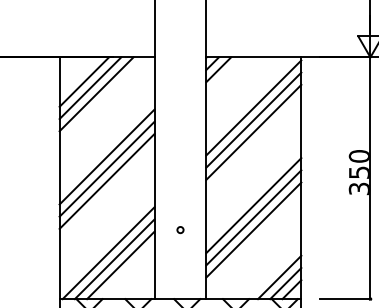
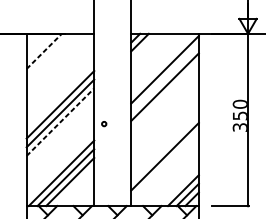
line: (84, 82) -> (44, 51), solid -> dashed
line: (90, 88) -> (48, 55), removed
line: (96, 94) -> (52, 60), removed
line: (253, 119) -> (164, 78), removed
line: (107, 181) -> (60, 122), solid -> dashed
line: (253, 205) -> (164, 139), removed
line: (253, 217) -> (164, 147), removed
circle: (180, 230) -> (104, 124), moved

